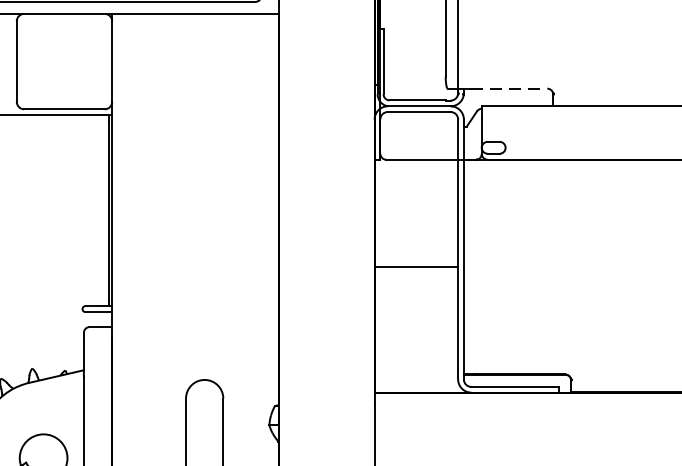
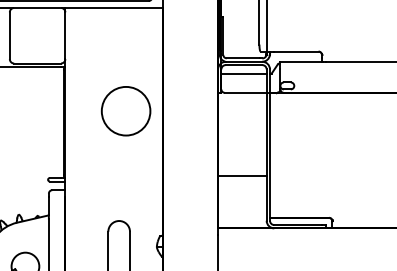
line: (509, 88) -> (296, 51), dashed -> solid
line: (418, 126) -> (243, 73), added
circle: (215, 191) -> (125, 111), added
line: (416, 267) -> (242, 176), moved

